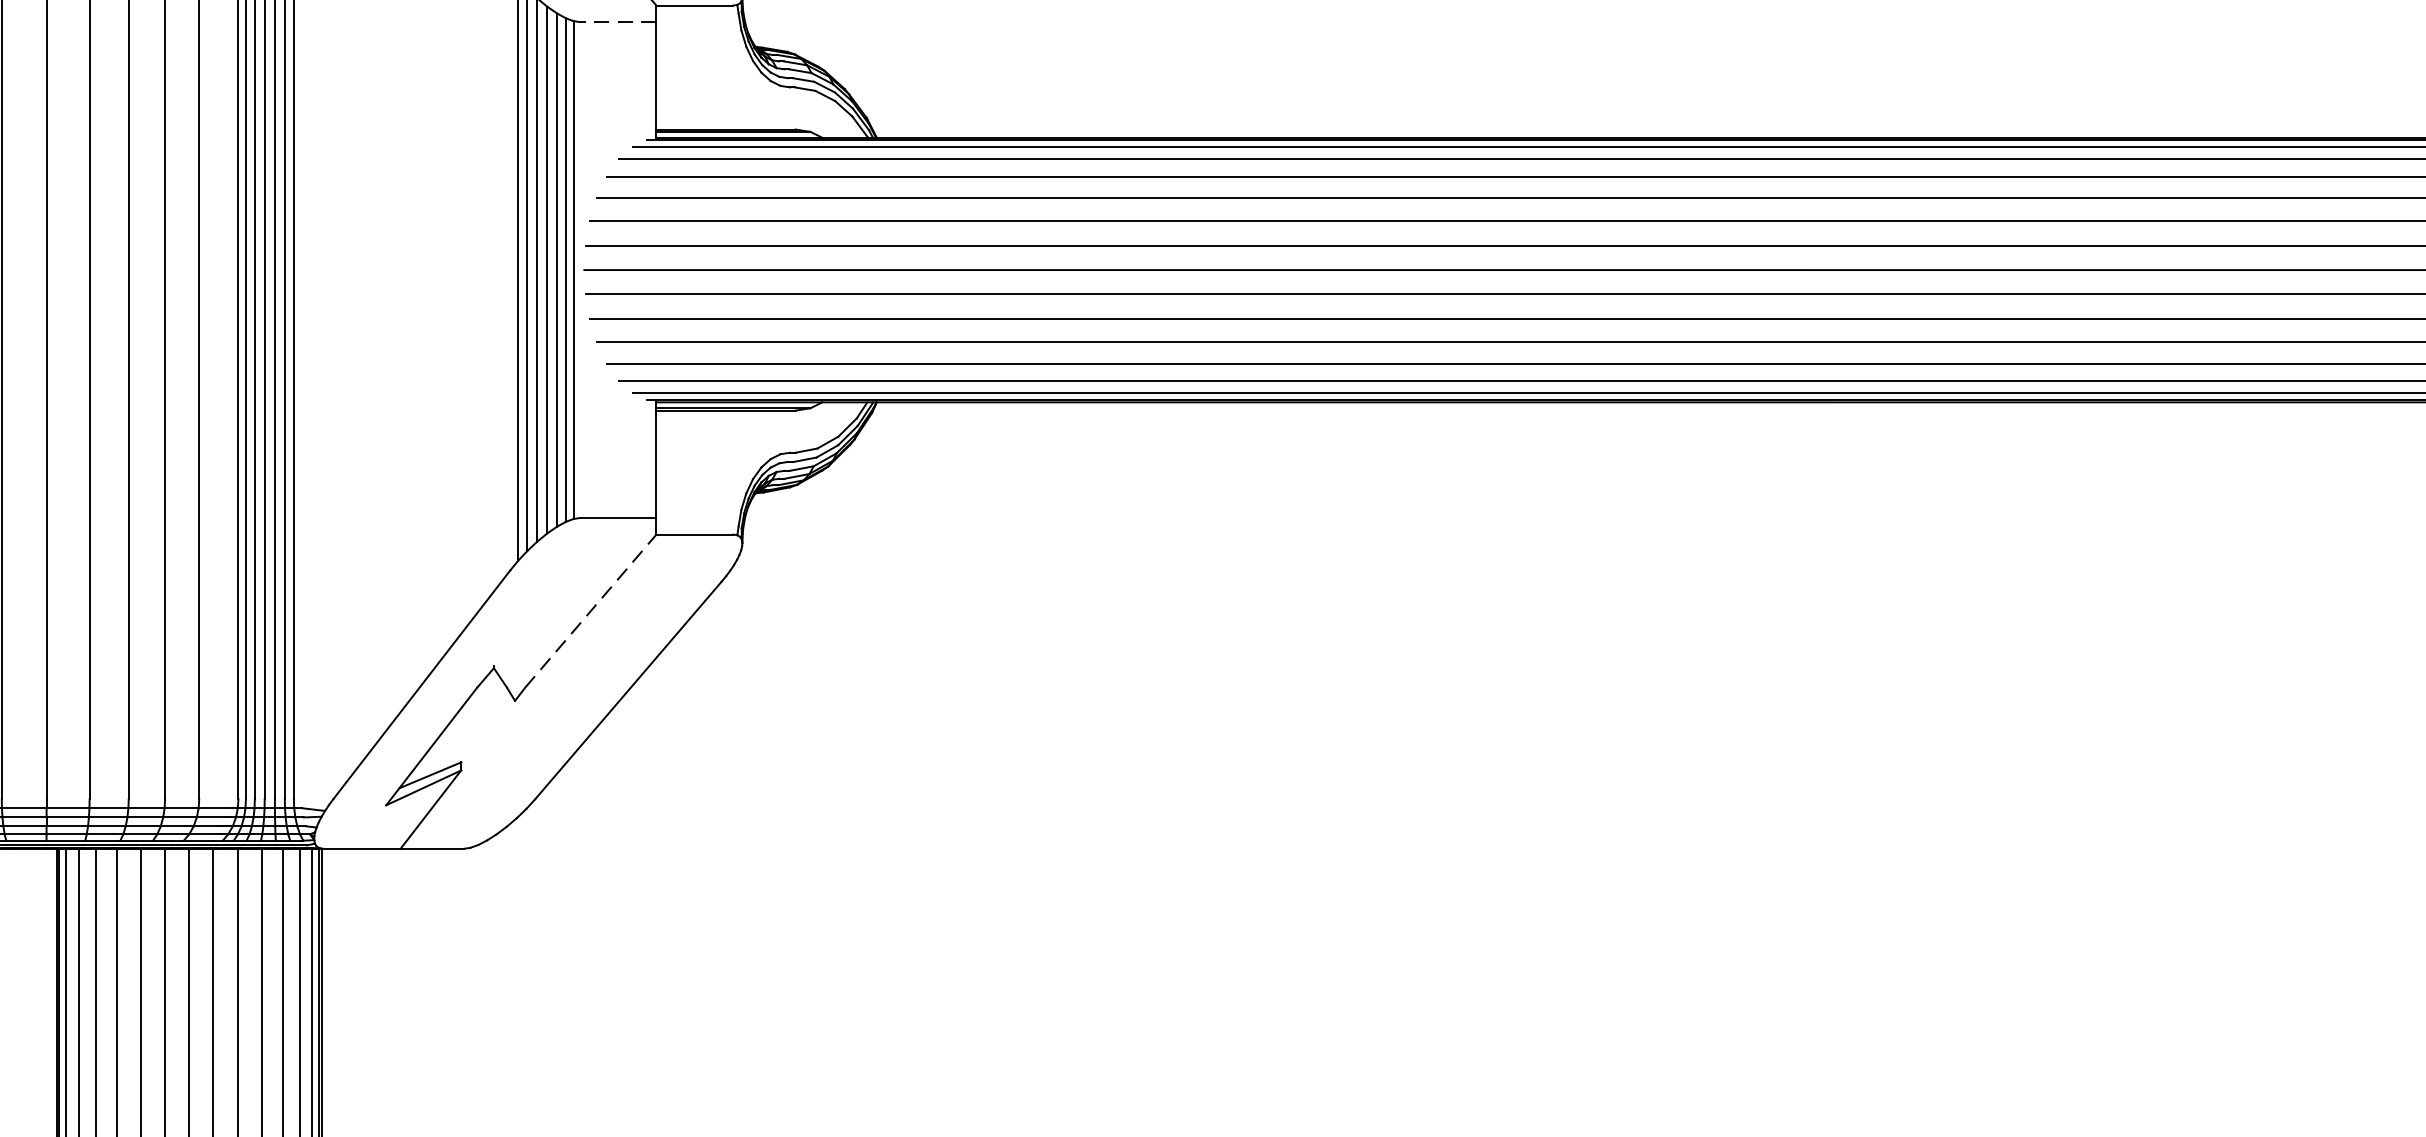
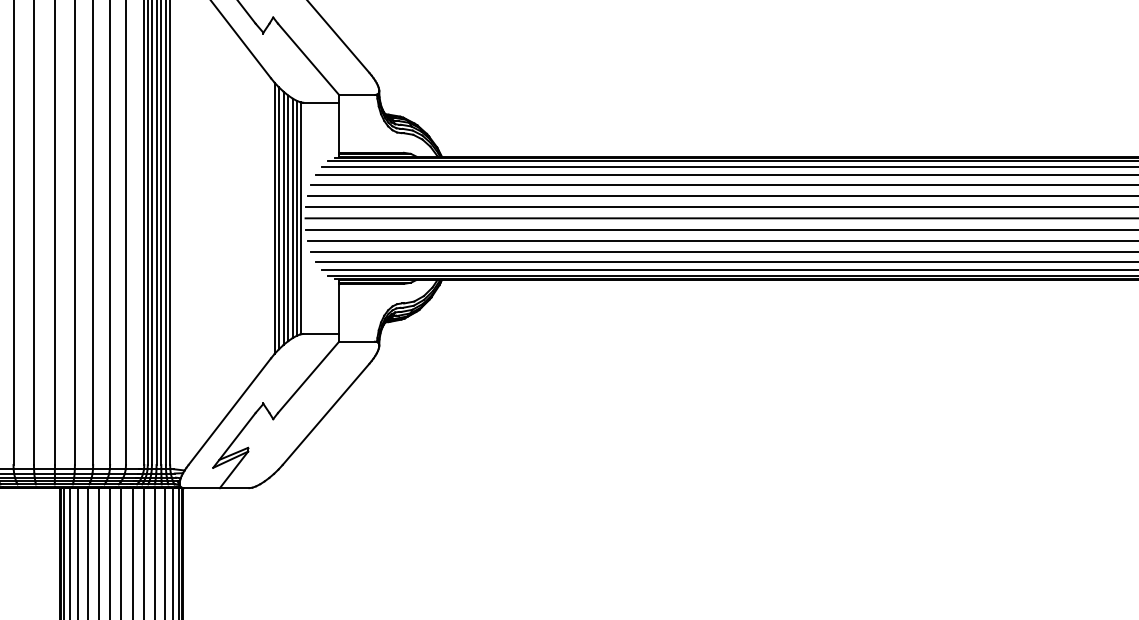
line: (618, 21) -> (321, 102), dashed -> solid
line: (590, 611) -> (308, 377), dashed -> solid

